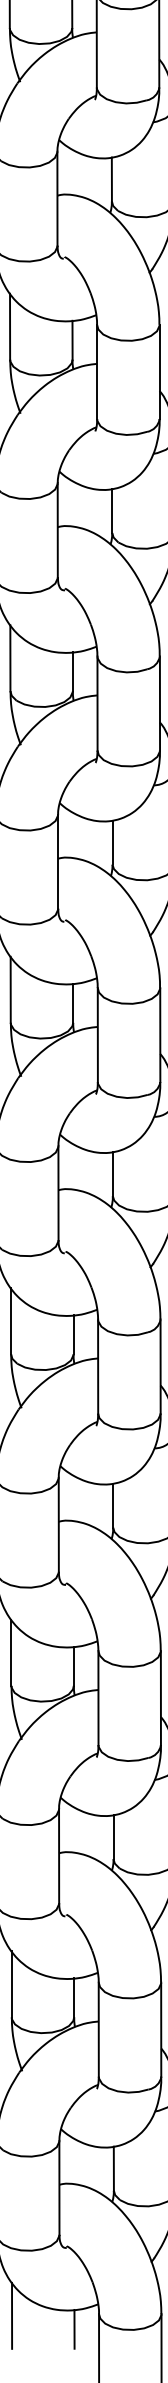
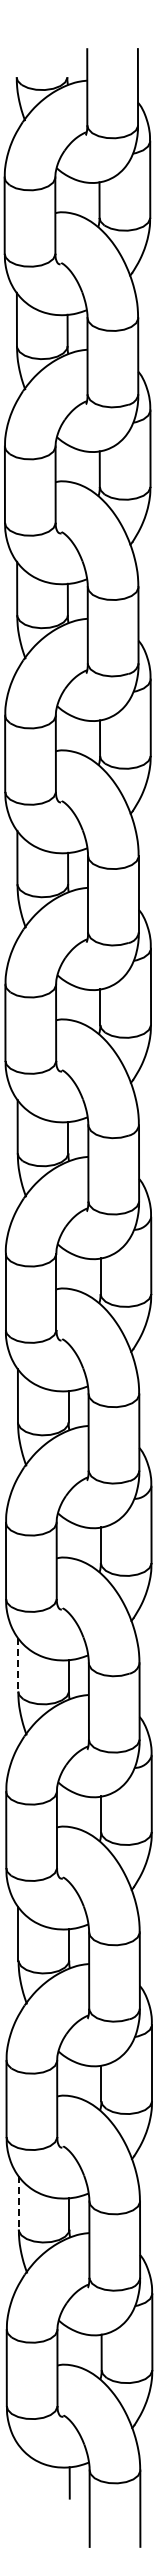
line: (11, 1320) -> (18, 1664), solid -> dashed
line: (11, 1983) -> (18, 2202), solid -> dashed
line: (12, 2315) -> (19, 2471), removed

